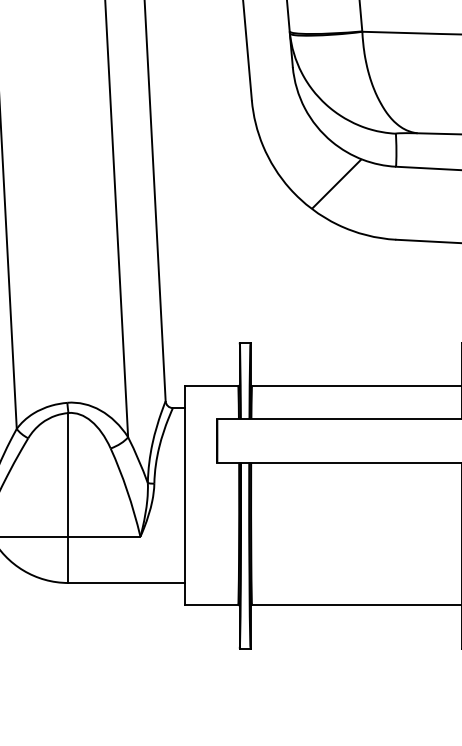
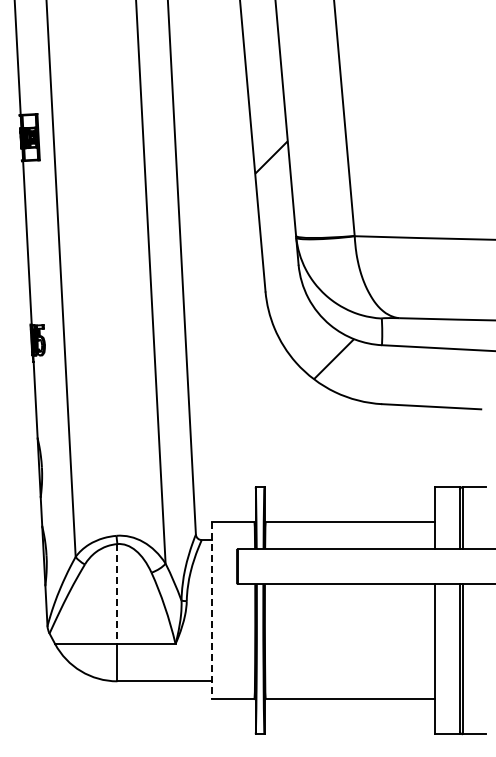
line: (68, 475) -> (117, 594), solid -> dashed
line: (184, 496) -> (211, 611), solid -> dashed

